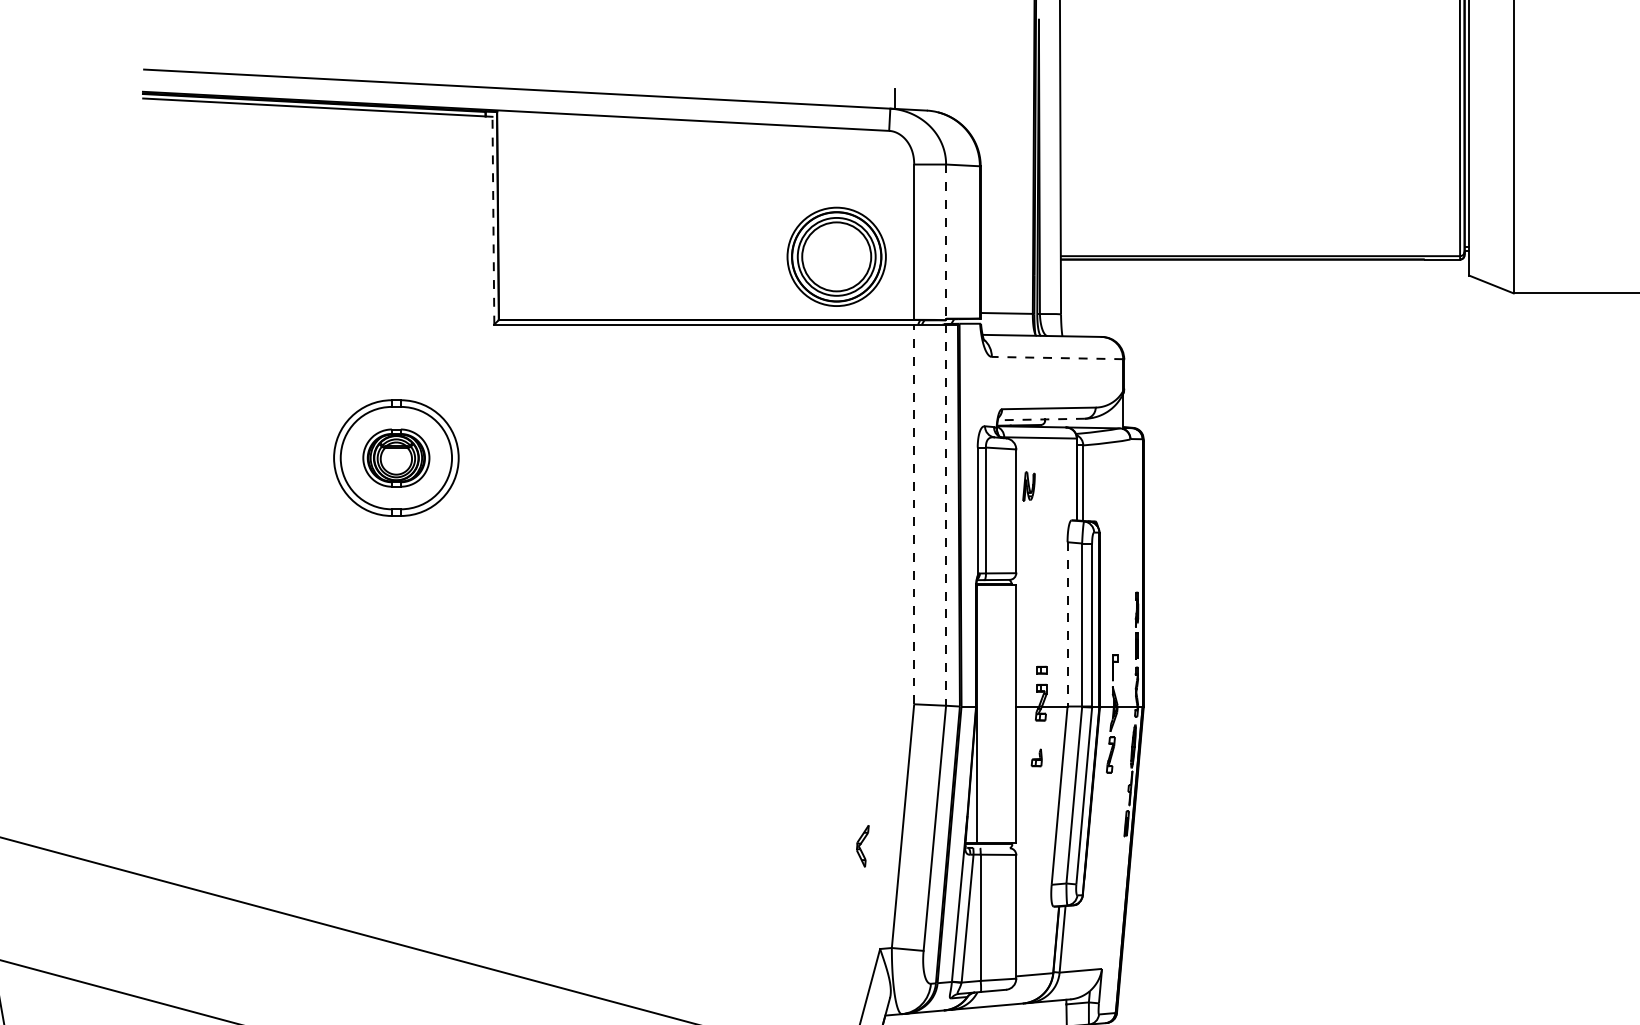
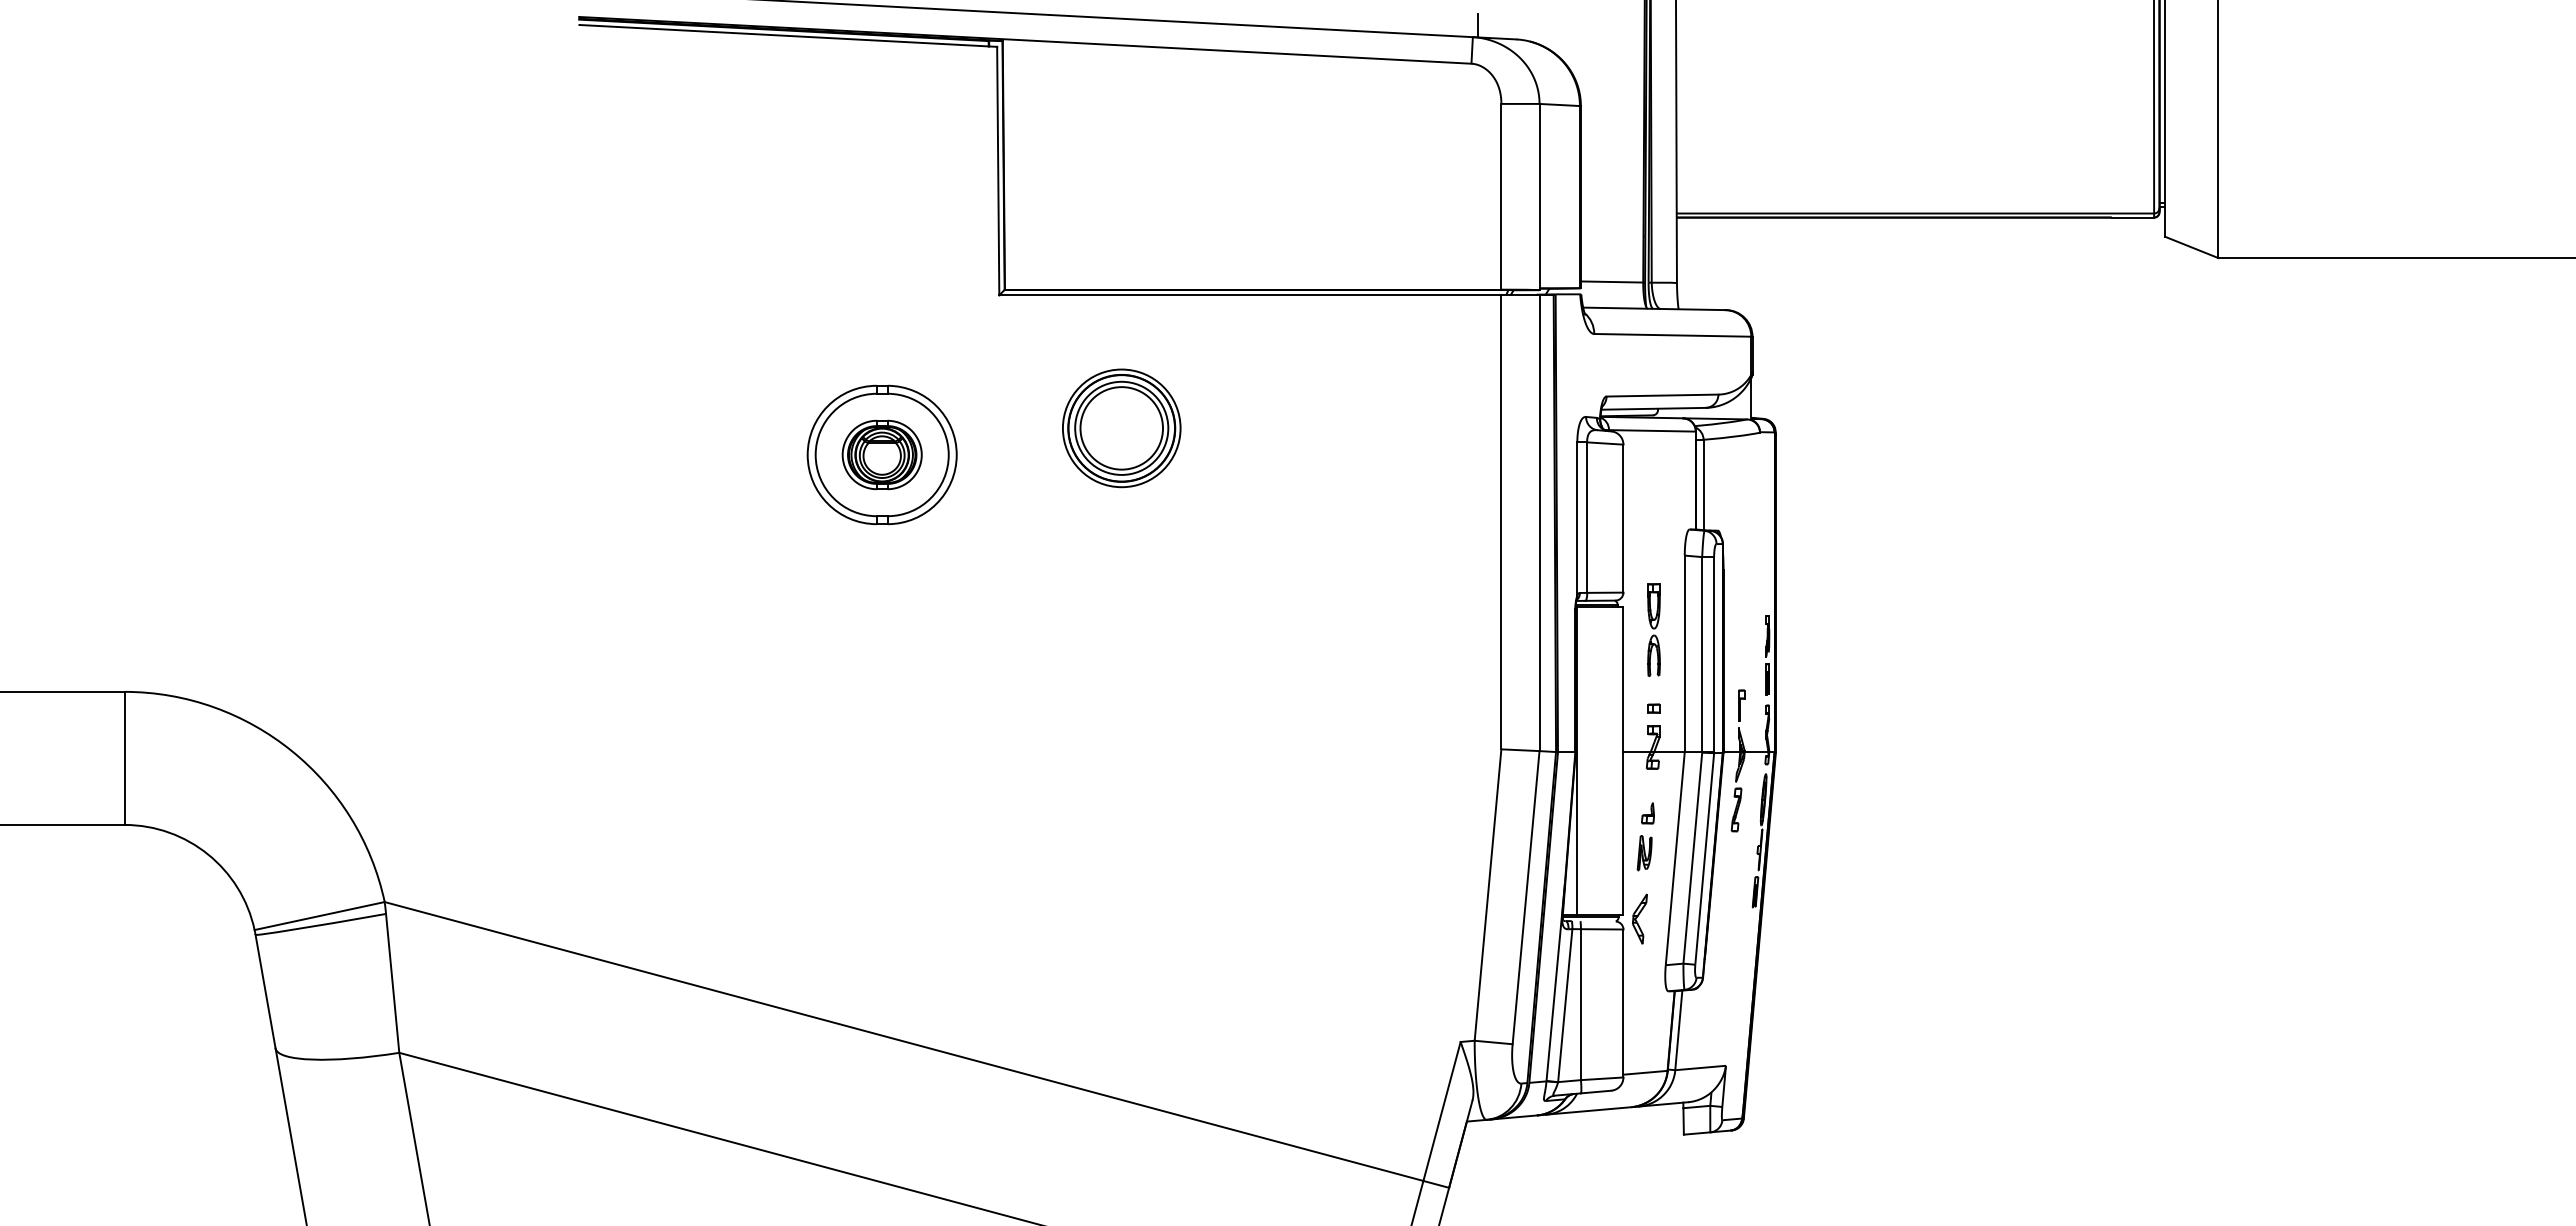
line: (493, 220) -> (998, 170), dashed -> solid
line: (946, 241) -> (1539, 196), dashed -> solid
part: (836, 256) -> (1121, 428), moved
line: (1057, 358) -> (1672, 335), dashed -> solid
line: (1041, 419) -> (1653, 408), dashed -> solid
part: (1028, 486) -> (1644, 853), moved
line: (914, 513) -> (1501, 521), dashed -> solid
line: (946, 515) -> (1539, 523), dashed -> solid
part: (1041, 604) -> (1653, 629), added
line: (1067, 624) -> (1684, 654), dashed -> solid
part: (862, 845) -> (1639, 918), moved

